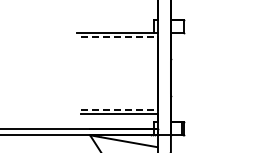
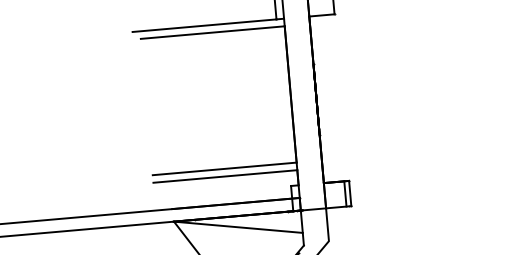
line: (119, 37) -> (213, 32), dashed -> solid
line: (119, 109) -> (224, 168), dashed -> solid

